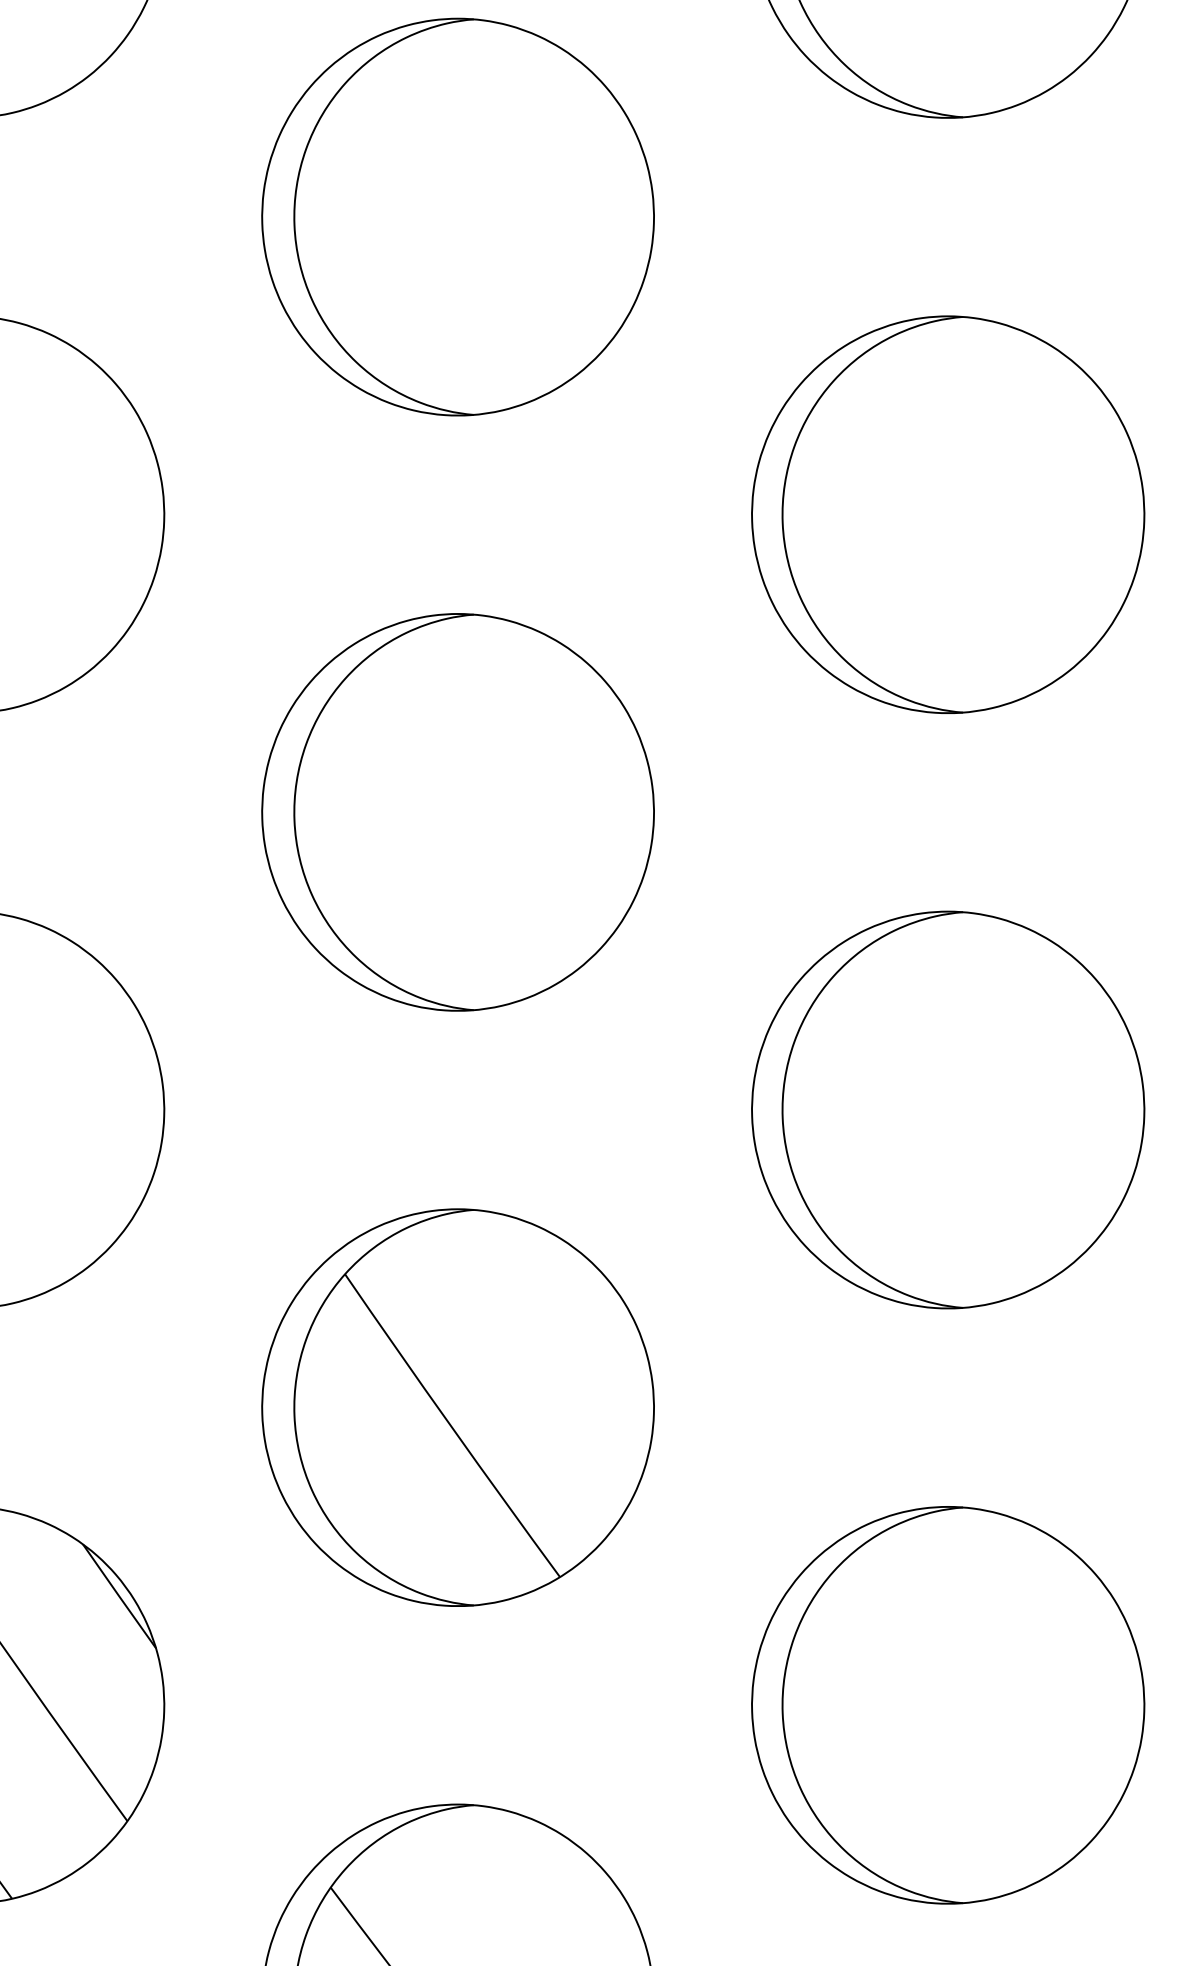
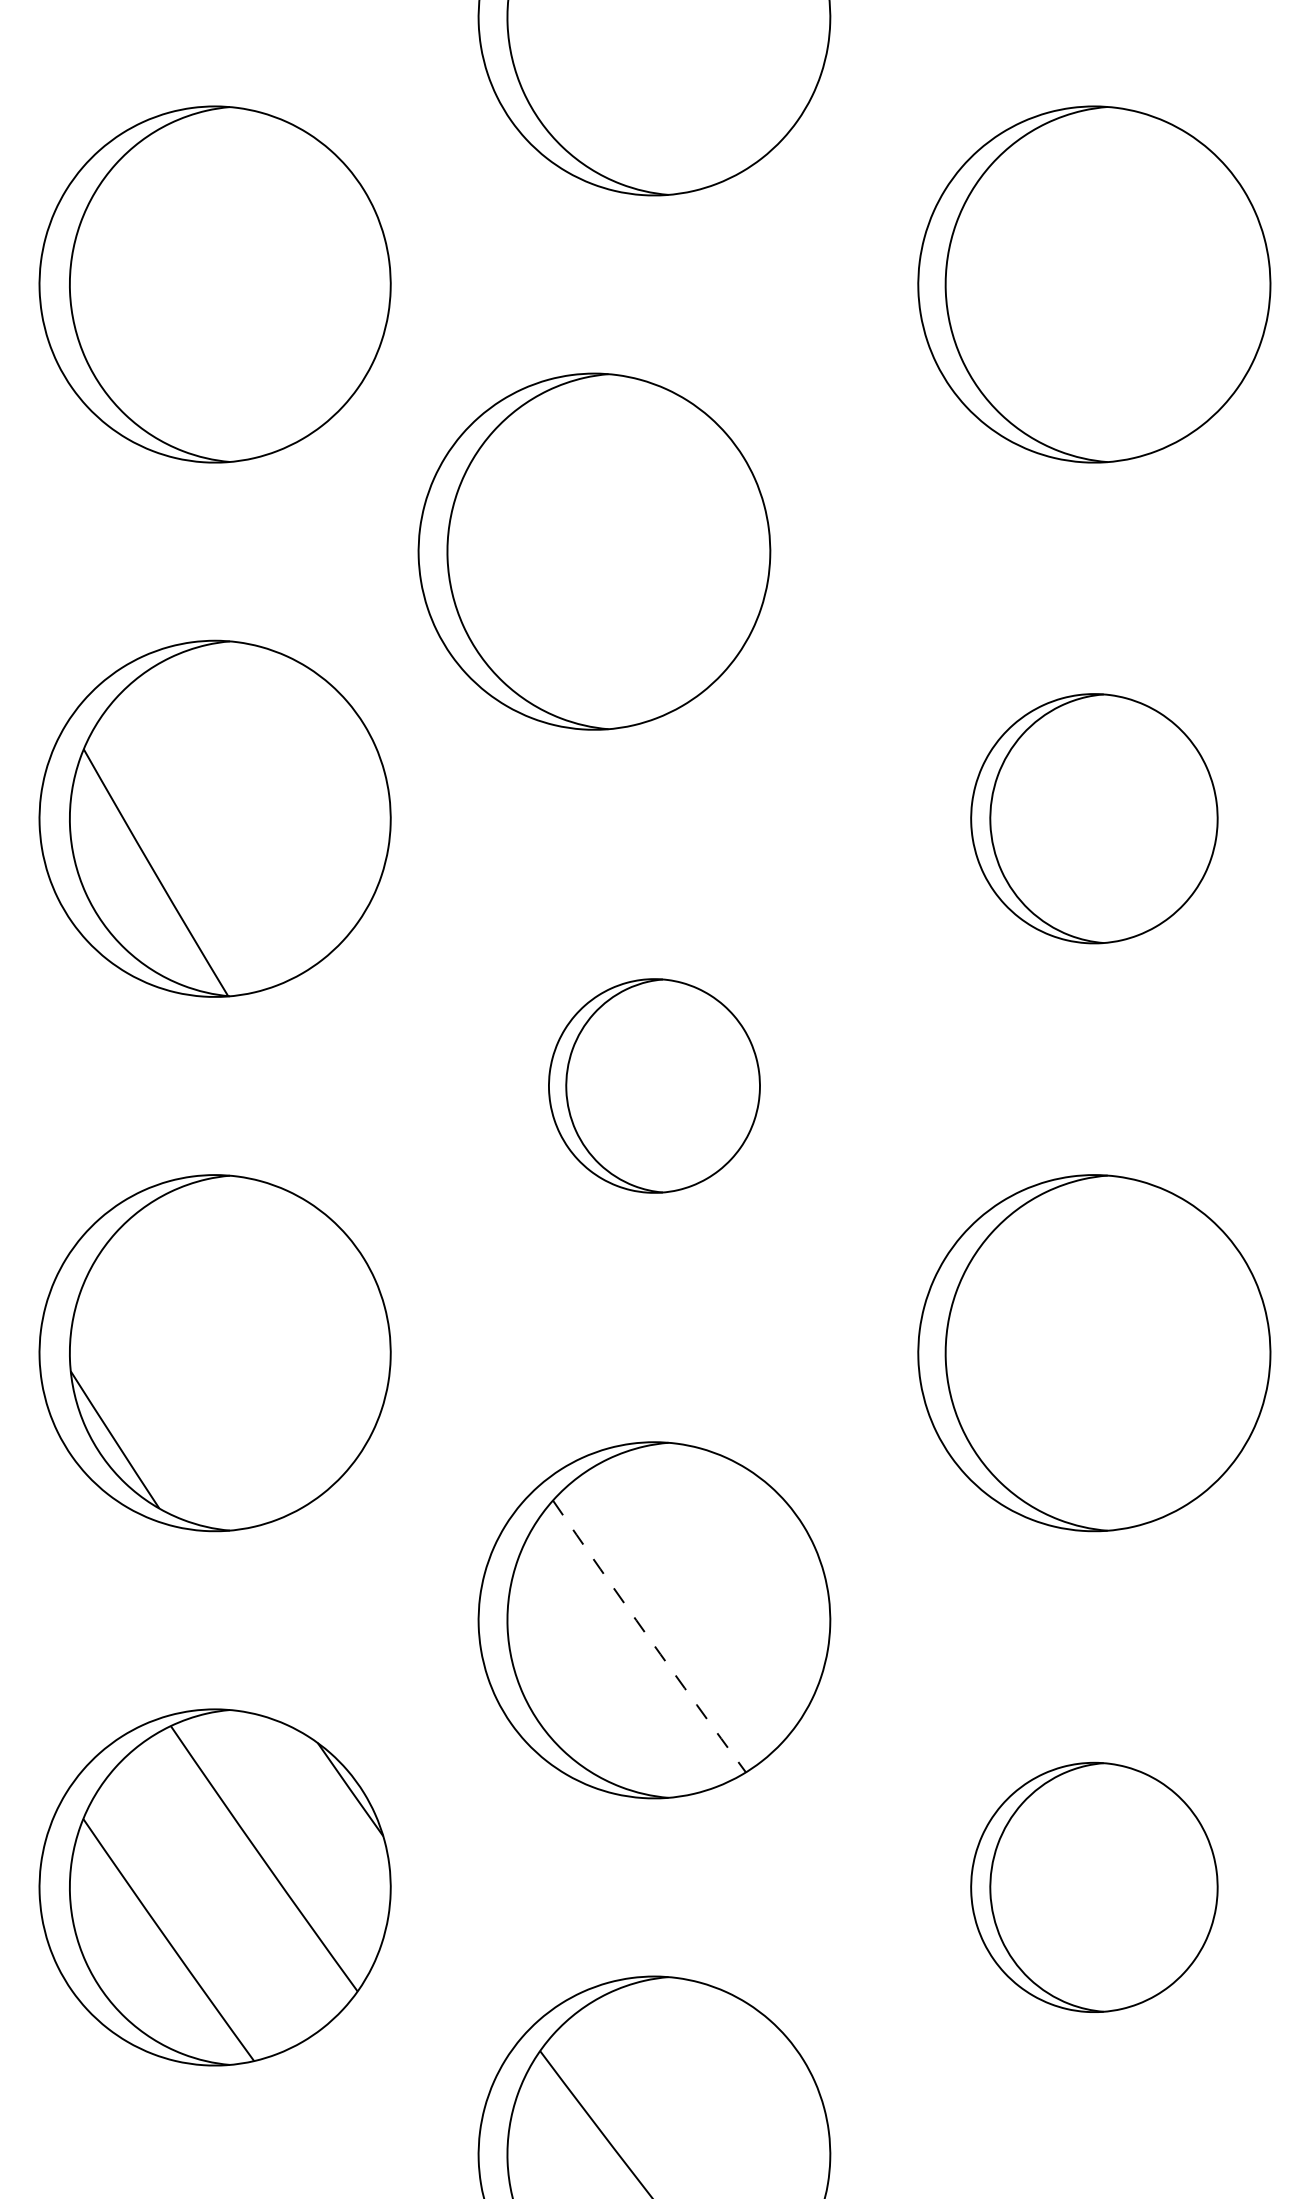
part: (458, 216) -> (594, 551), moved
part: (948, 514) -> (1094, 818), size x0.7
part: (458, 811) -> (654, 1085), size x0.6
arc: (451, 1426) -> (648, 1637), solid -> dashed
part: (948, 1705) -> (1094, 1887), size x0.7

